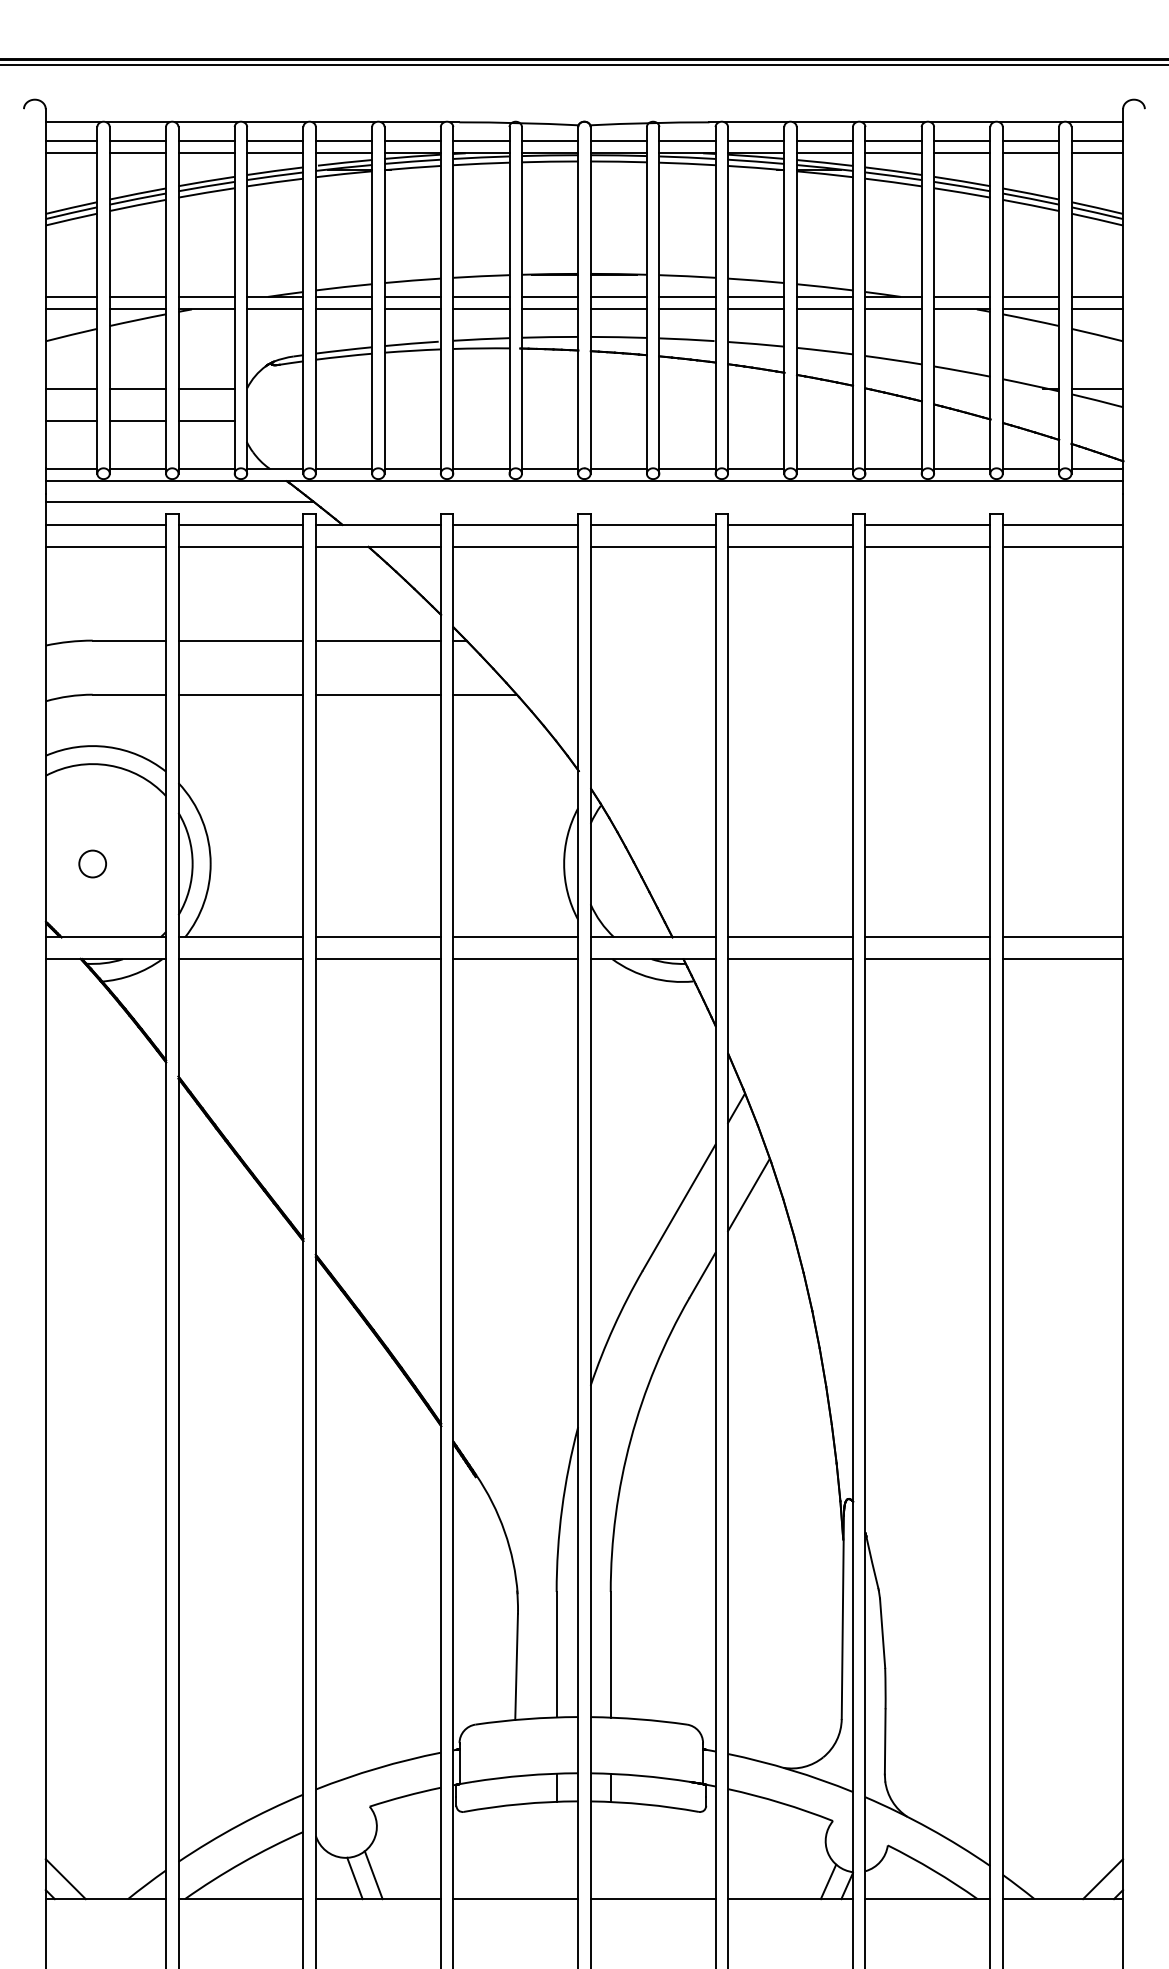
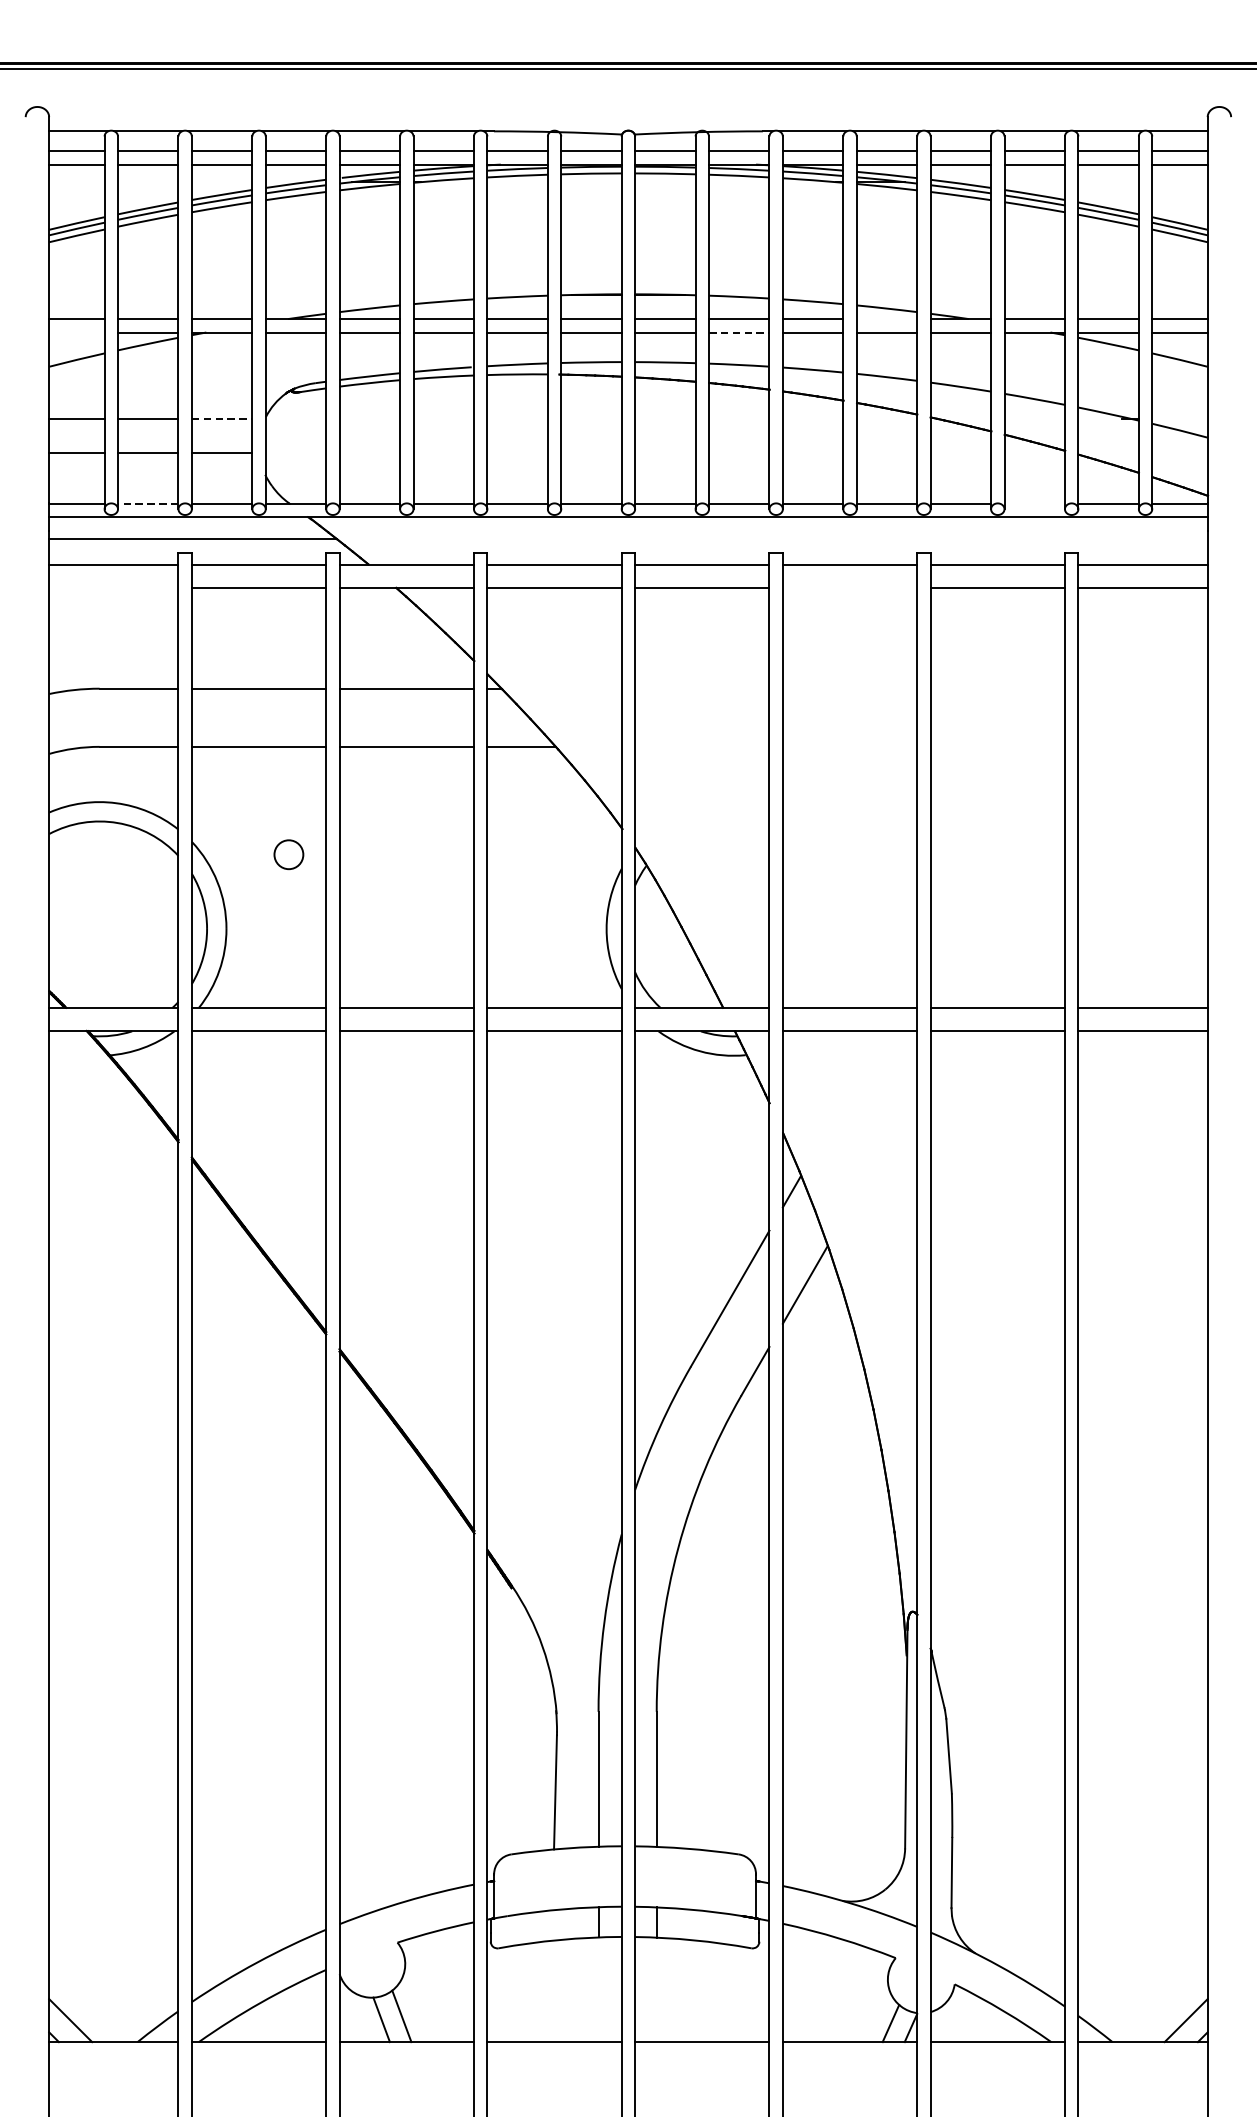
line: (824, 296) -> (886, 318), removed
line: (71, 309) -> (76, 332), removed
line: (687, 309) -> (739, 332), solid -> dashed
line: (207, 389) -> (223, 418), solid -> dashed
line: (1097, 389) -> (1180, 418), removed
line: (137, 468) -> (147, 503), solid -> dashed
line: (962, 468) -> (1035, 503), removed
line: (105, 547) -> (113, 588), removed
line: (790, 547) -> (850, 588), removed
circle: (92, 863) -> (288, 854), moved

